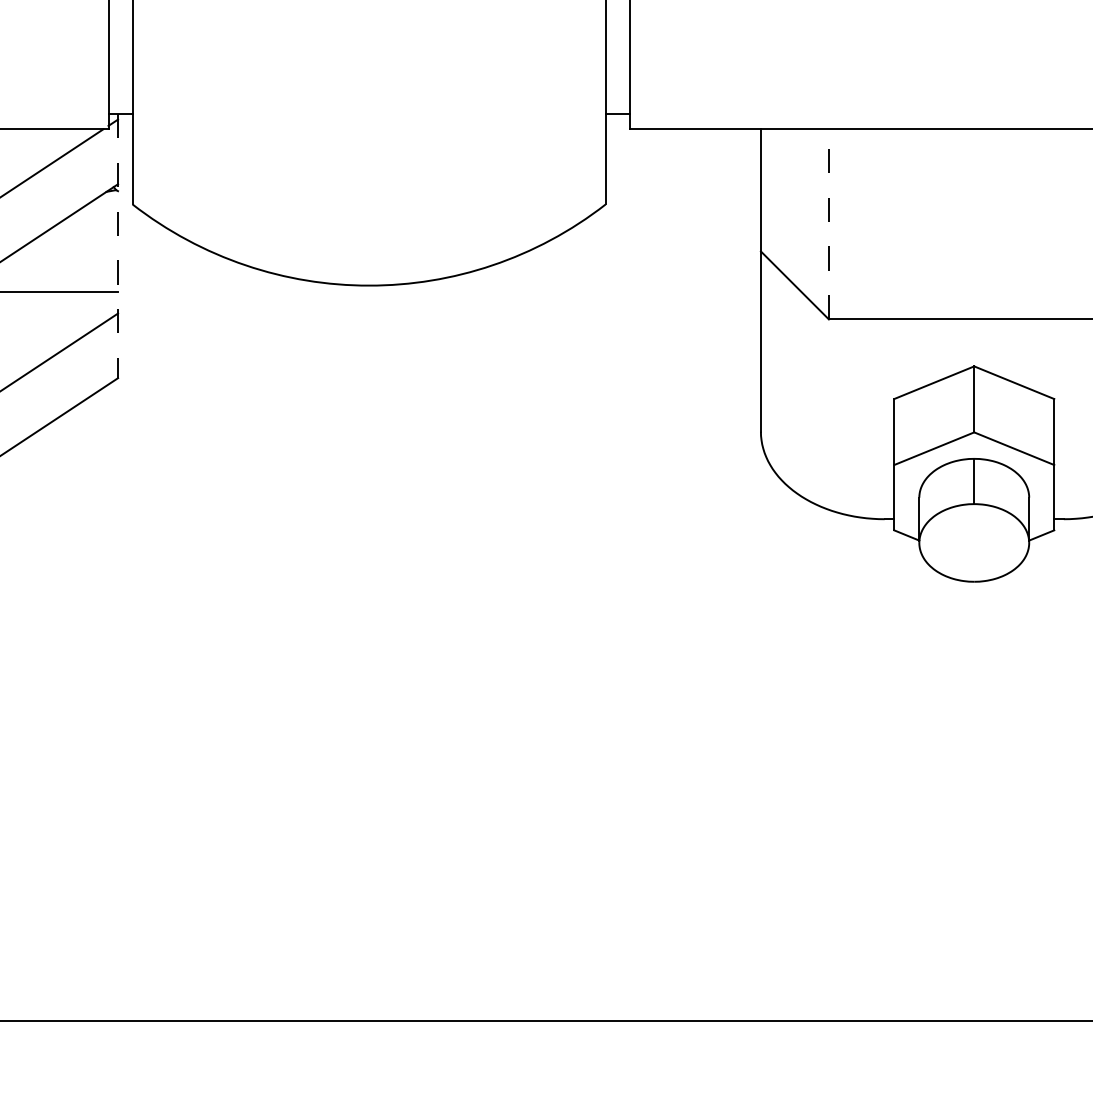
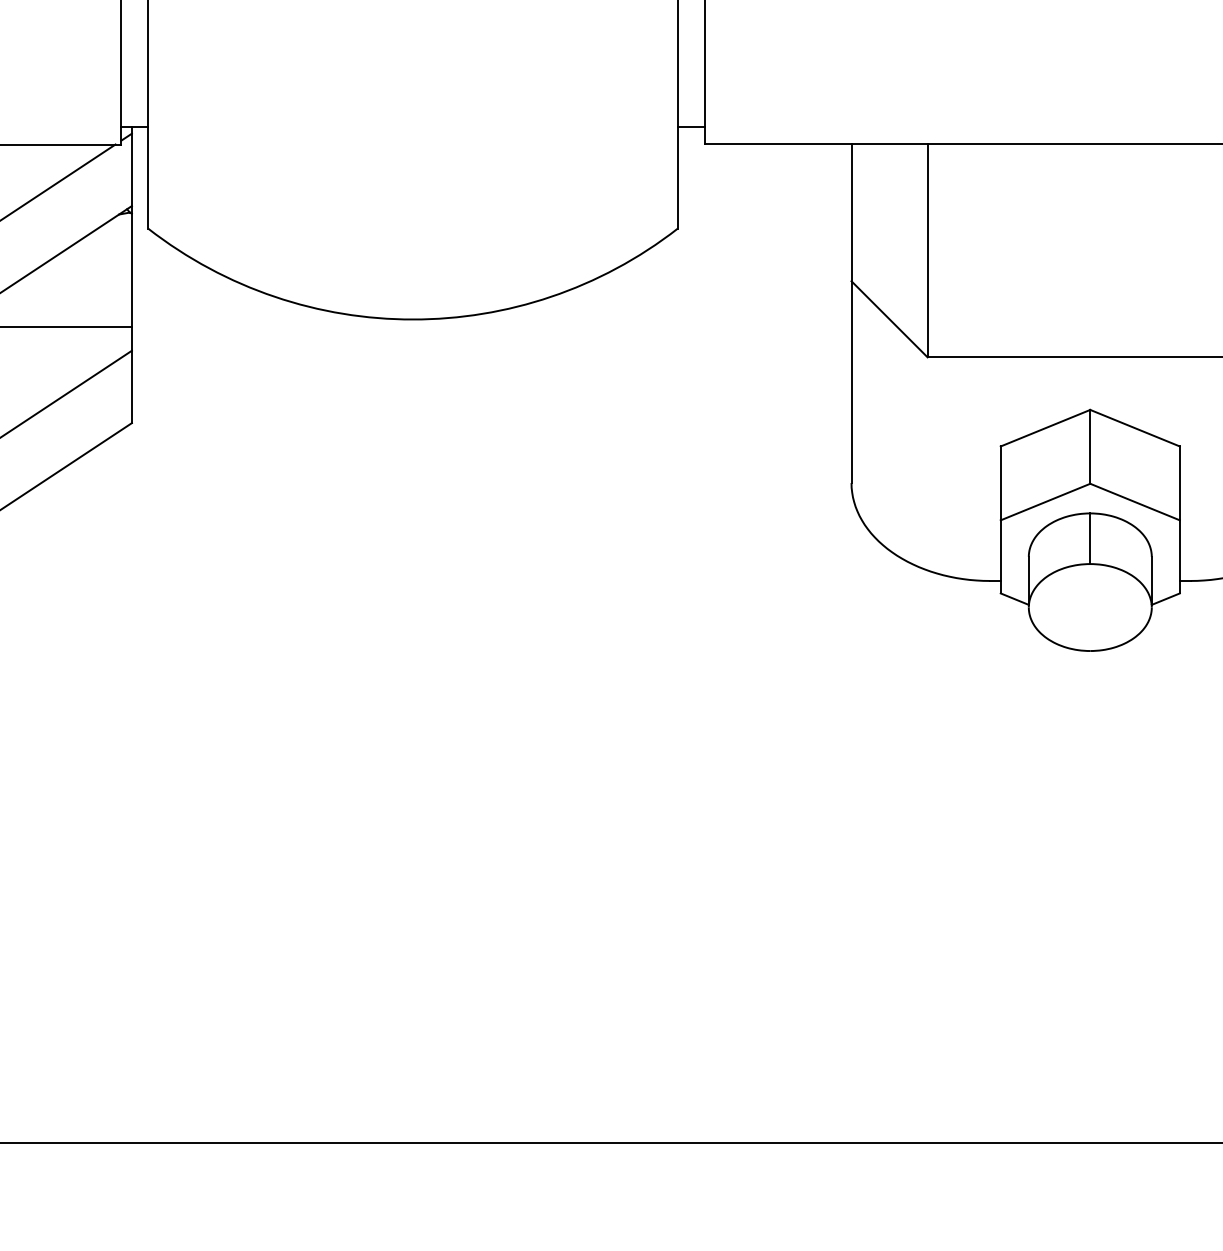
line: (828, 223) -> (927, 250), dashed -> solid
line: (117, 246) -> (131, 275), dashed -> solid

